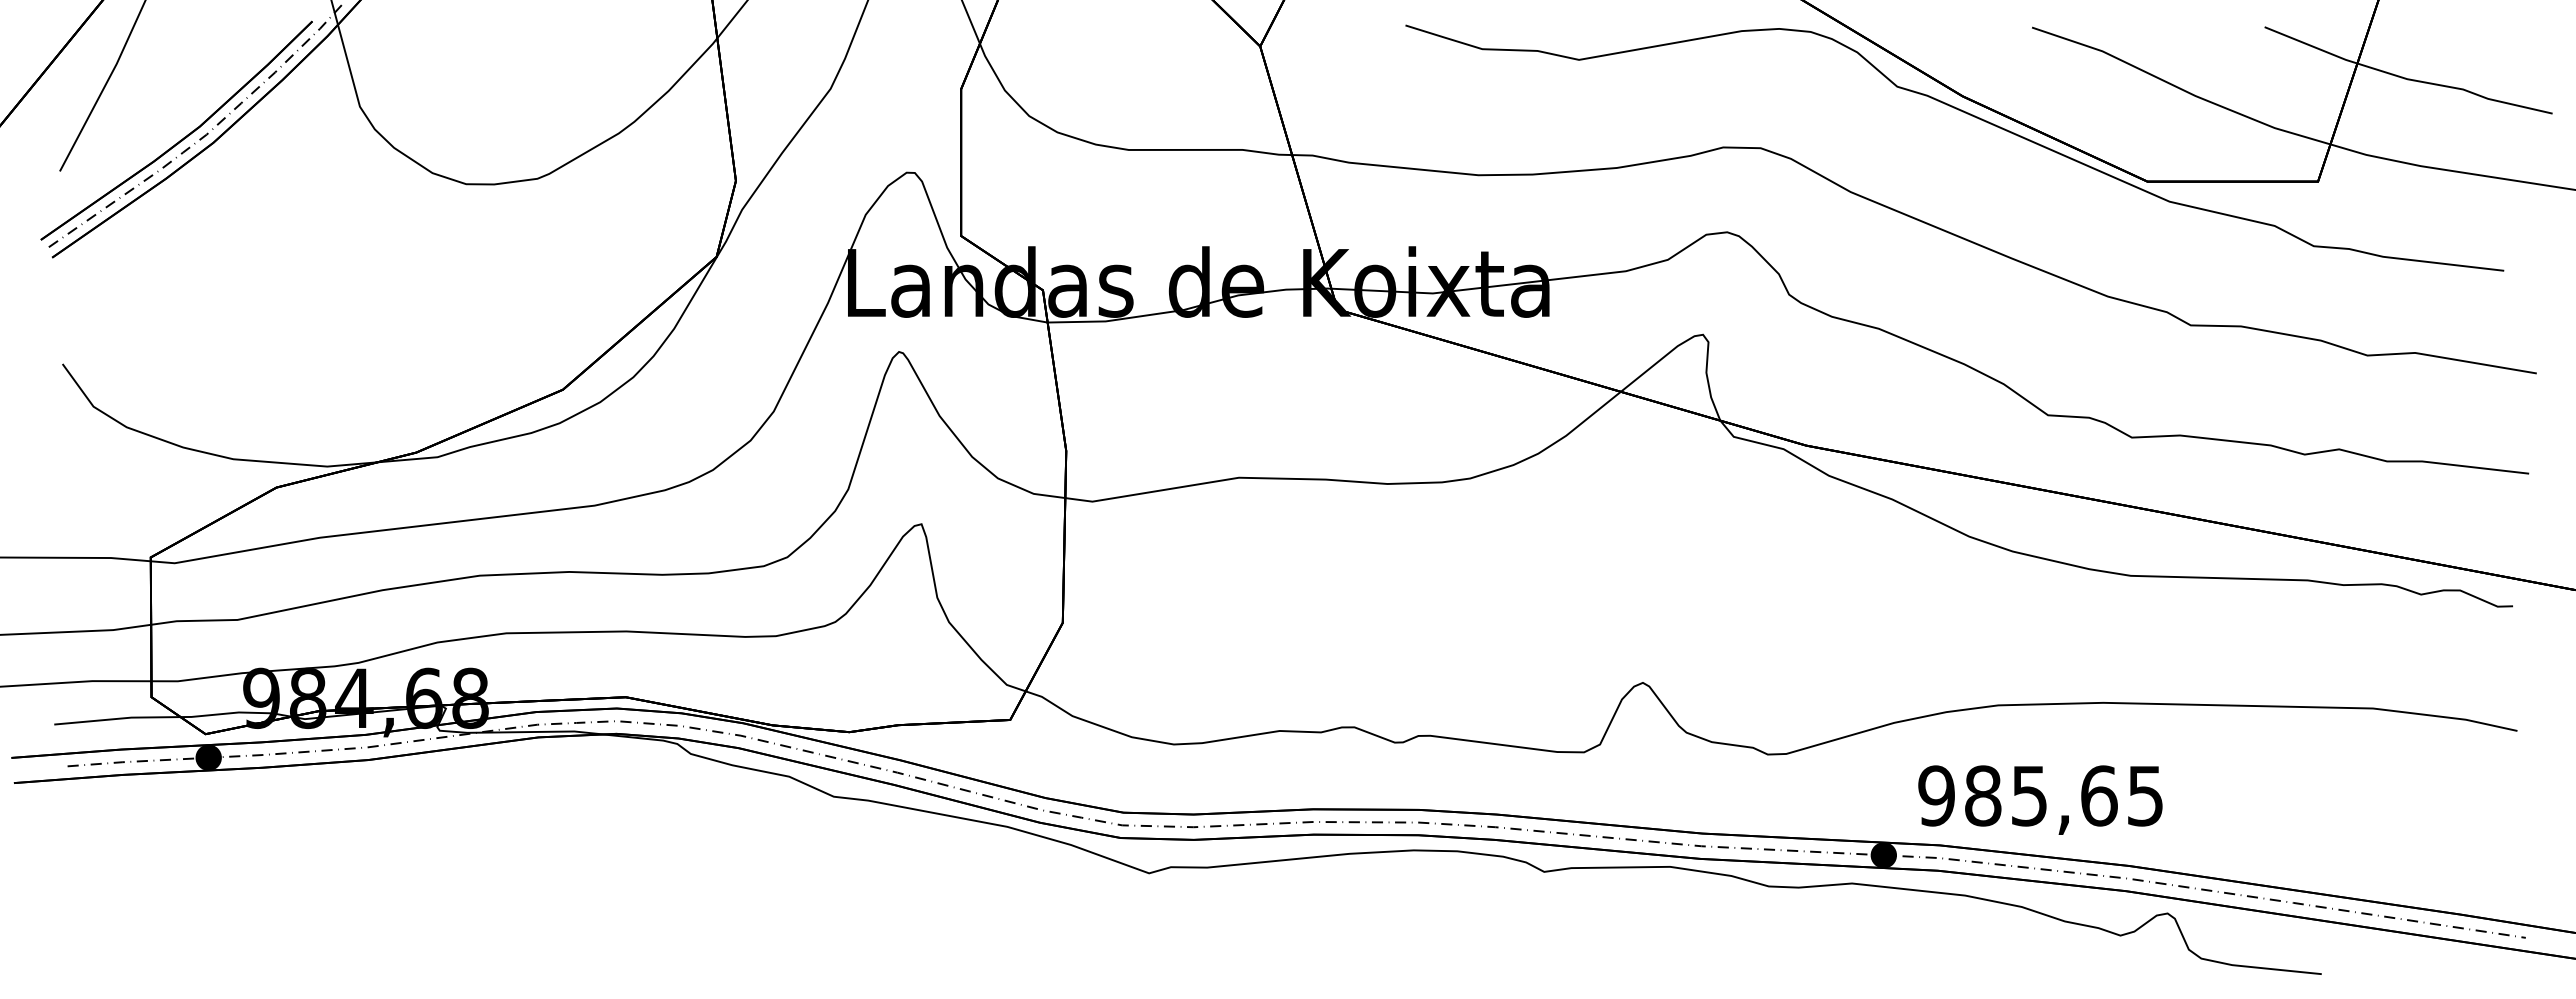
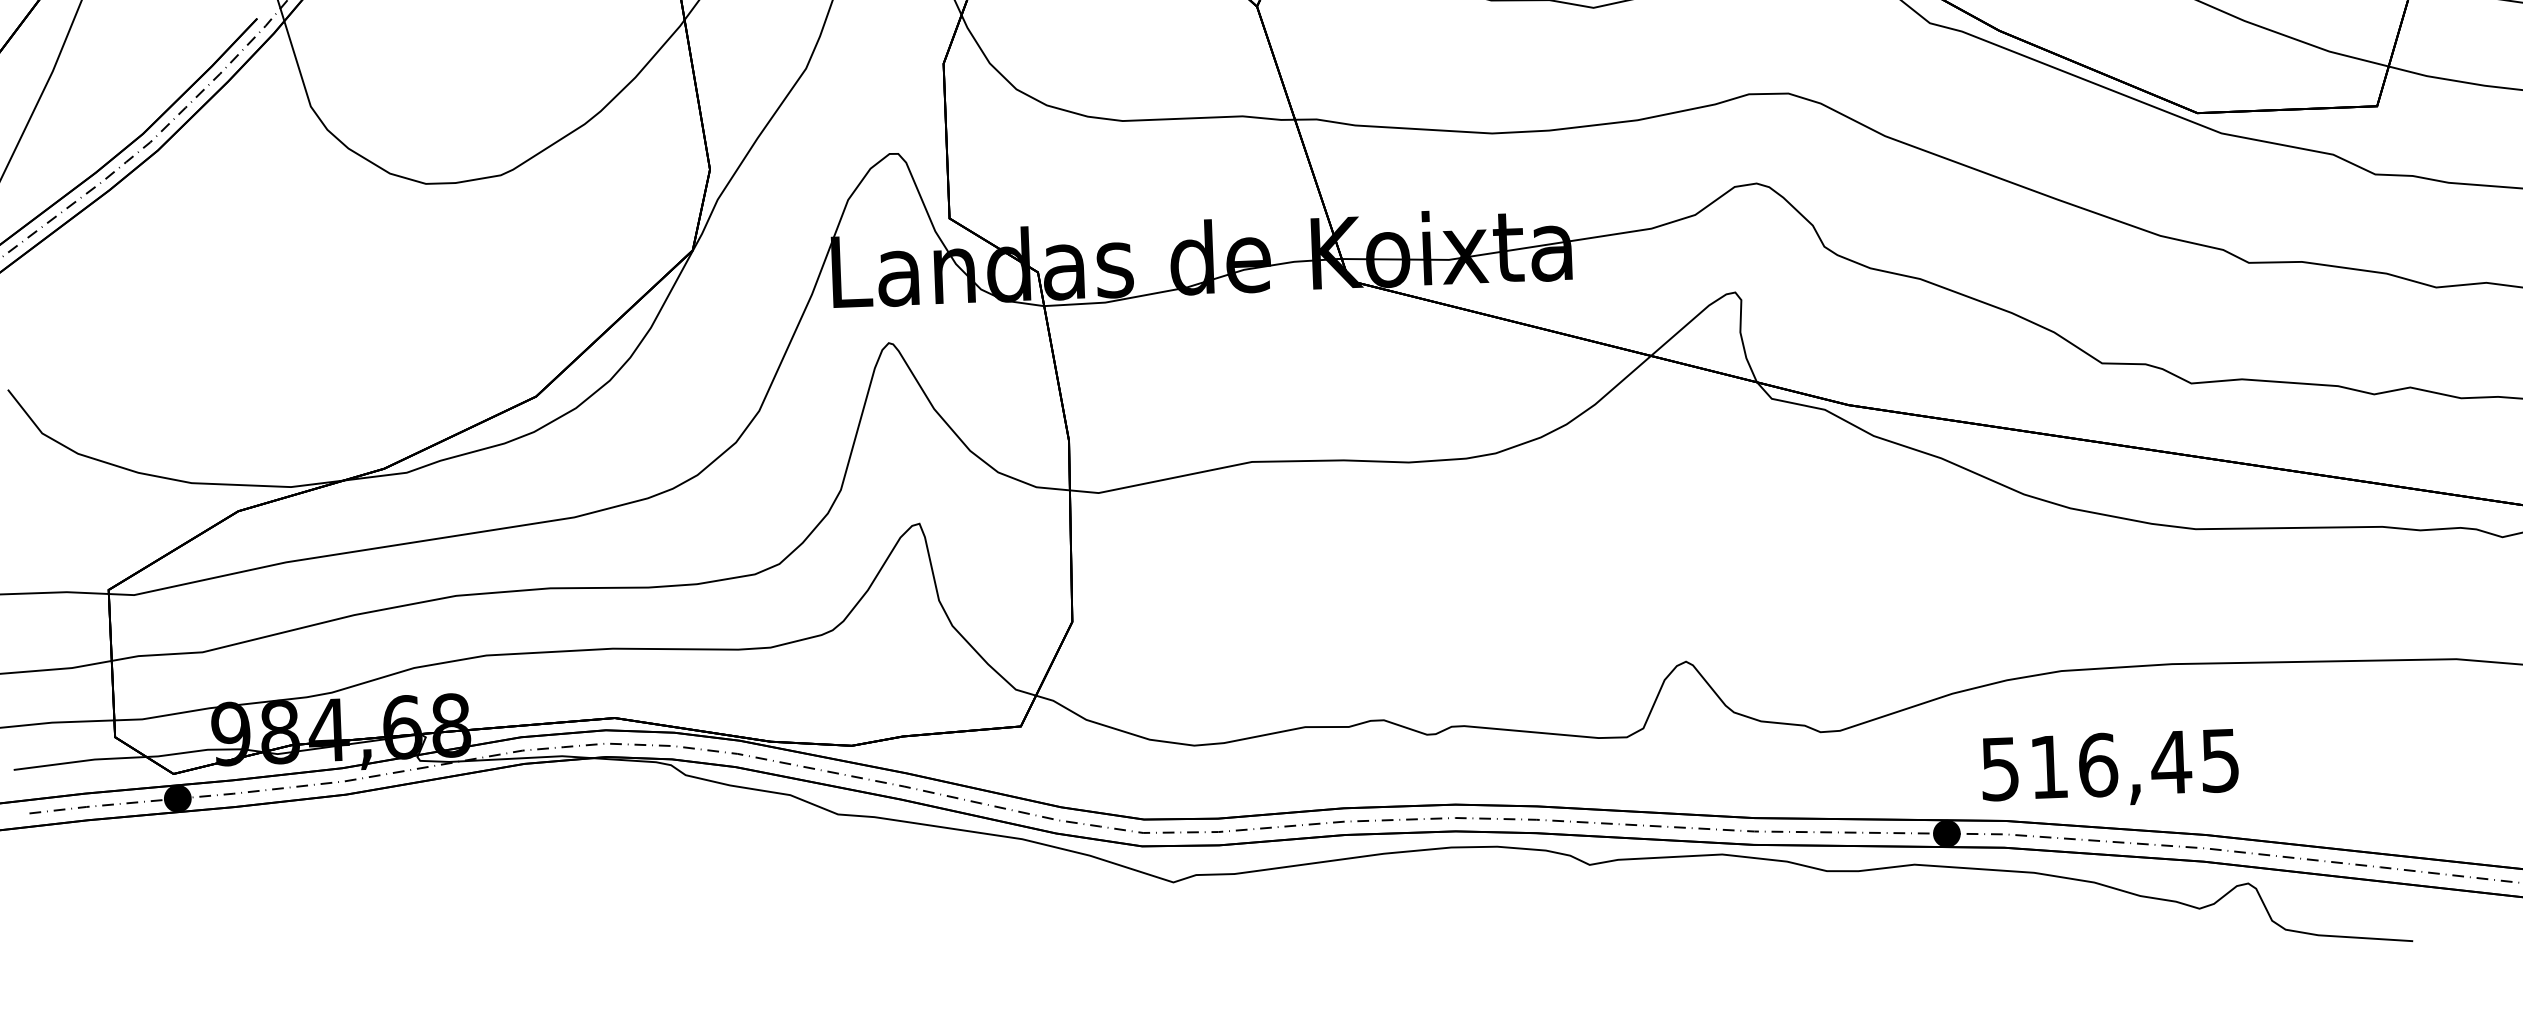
text: (2018, 795) -> (2086, 765), 985,65 -> 516,45

